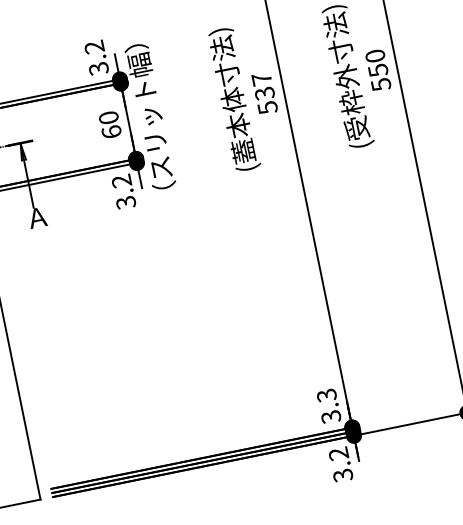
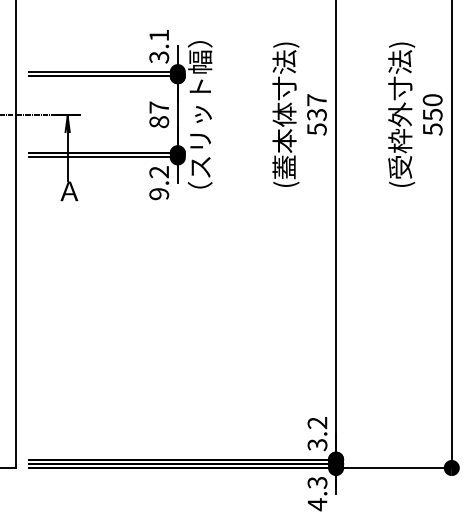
text: (93, 47) -> (158, 35), 3.2 -> 3.1
text: (110, 124) -> (159, 114), 60 -> 87
text: (126, 202) -> (159, 194), 3.2 -> 9.2
text: (326, 395) -> (317, 423), 3.3 -> 3.2
text: (340, 464) -> (317, 493), 3.2 -> 4.3

